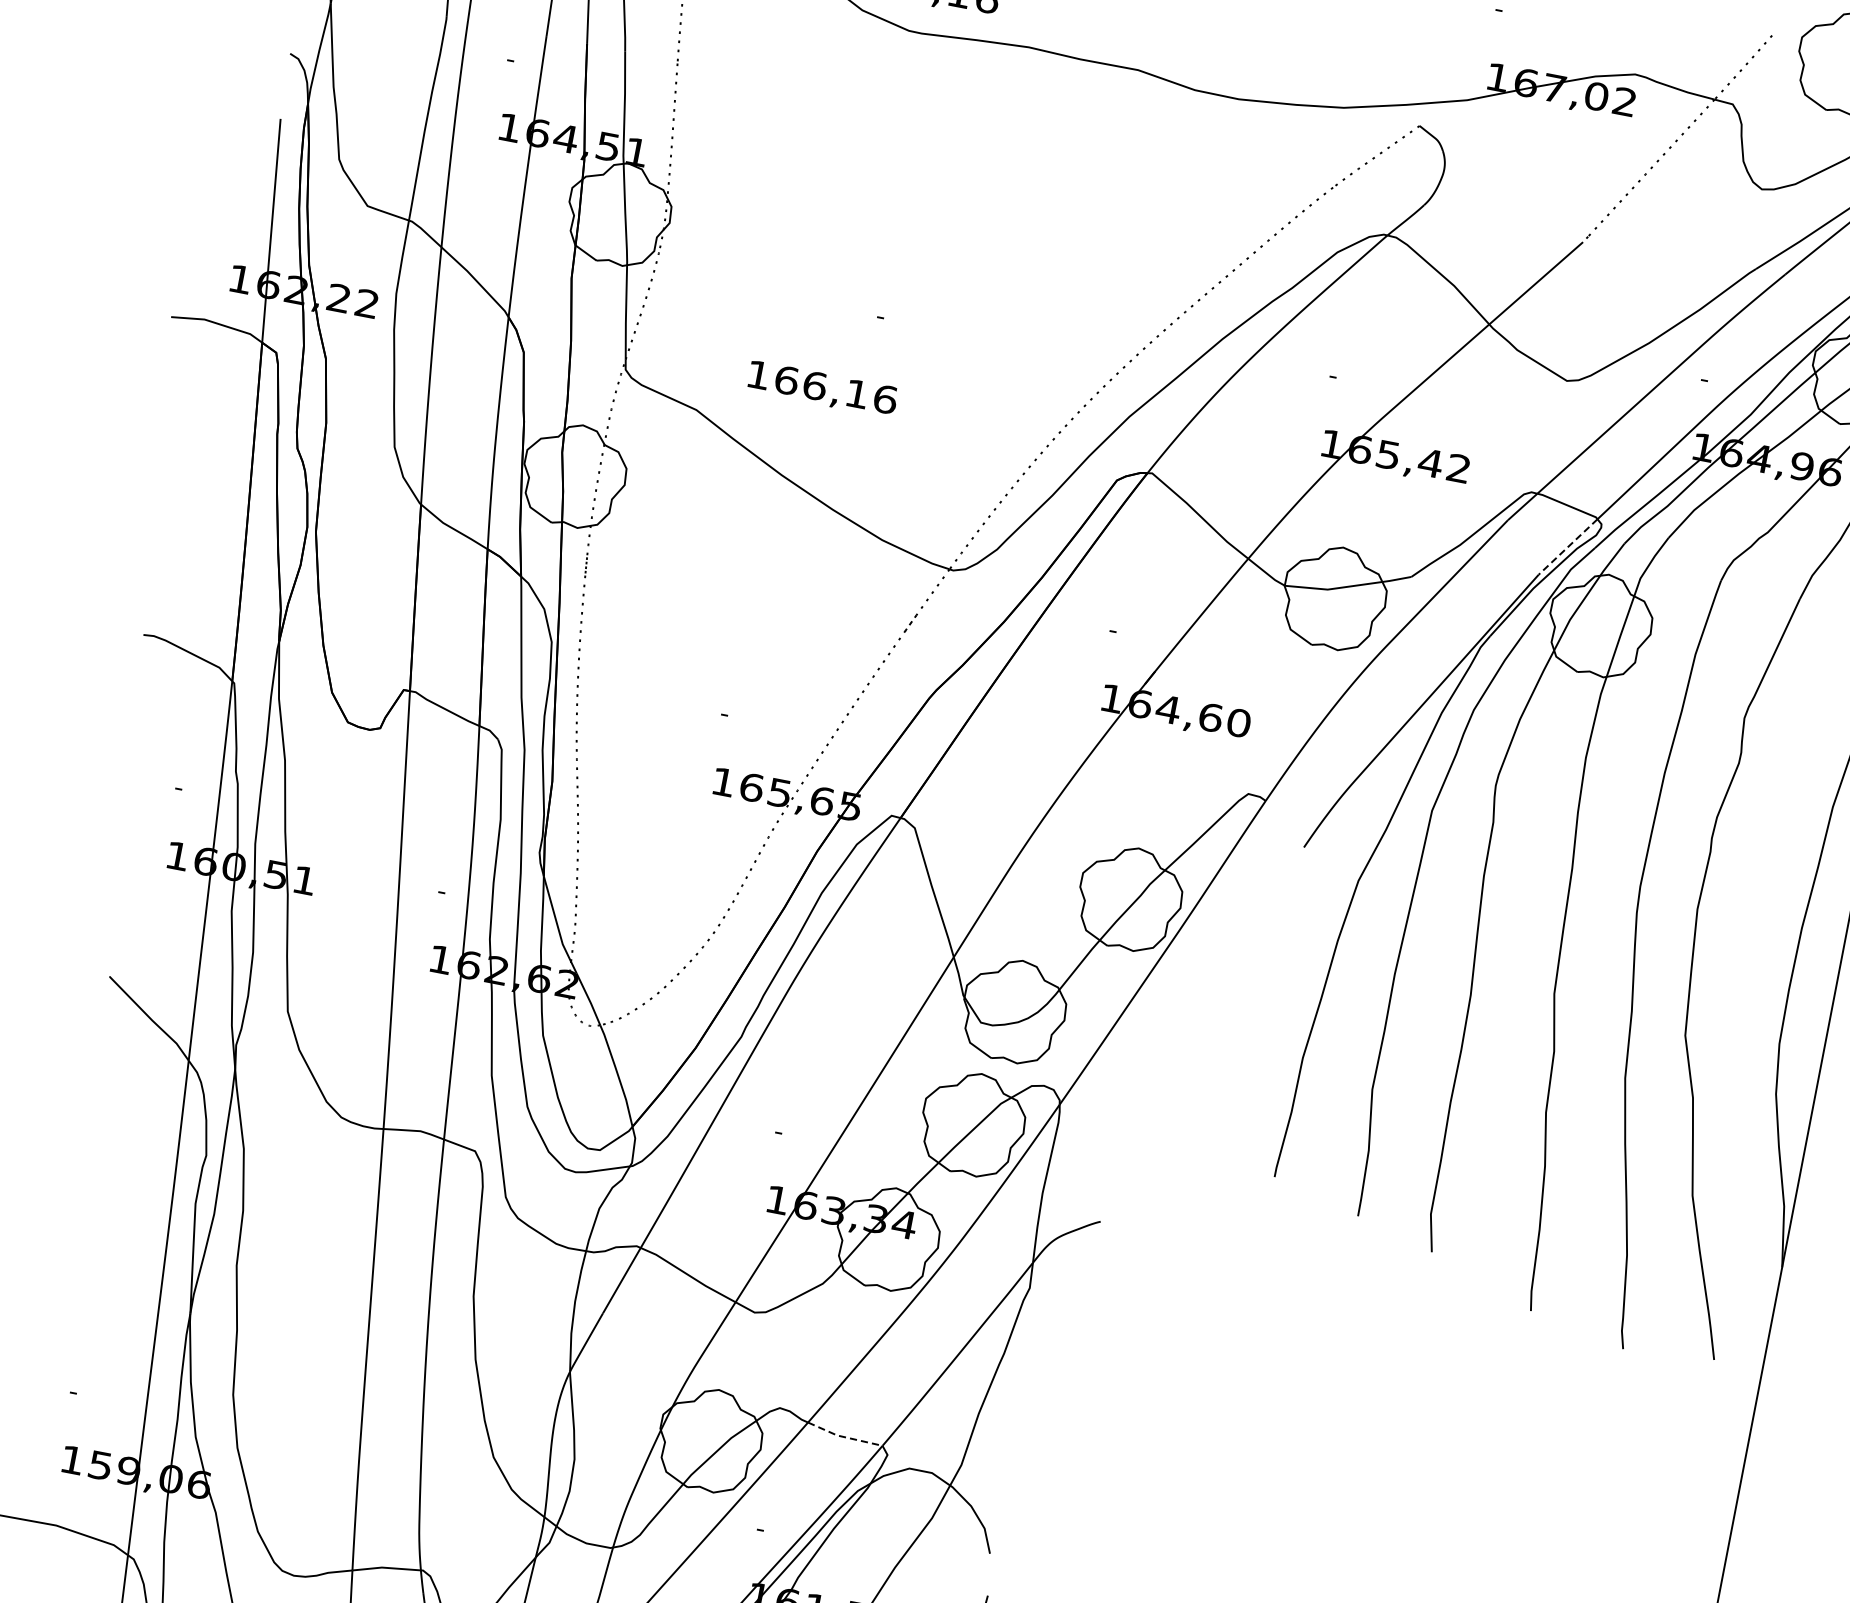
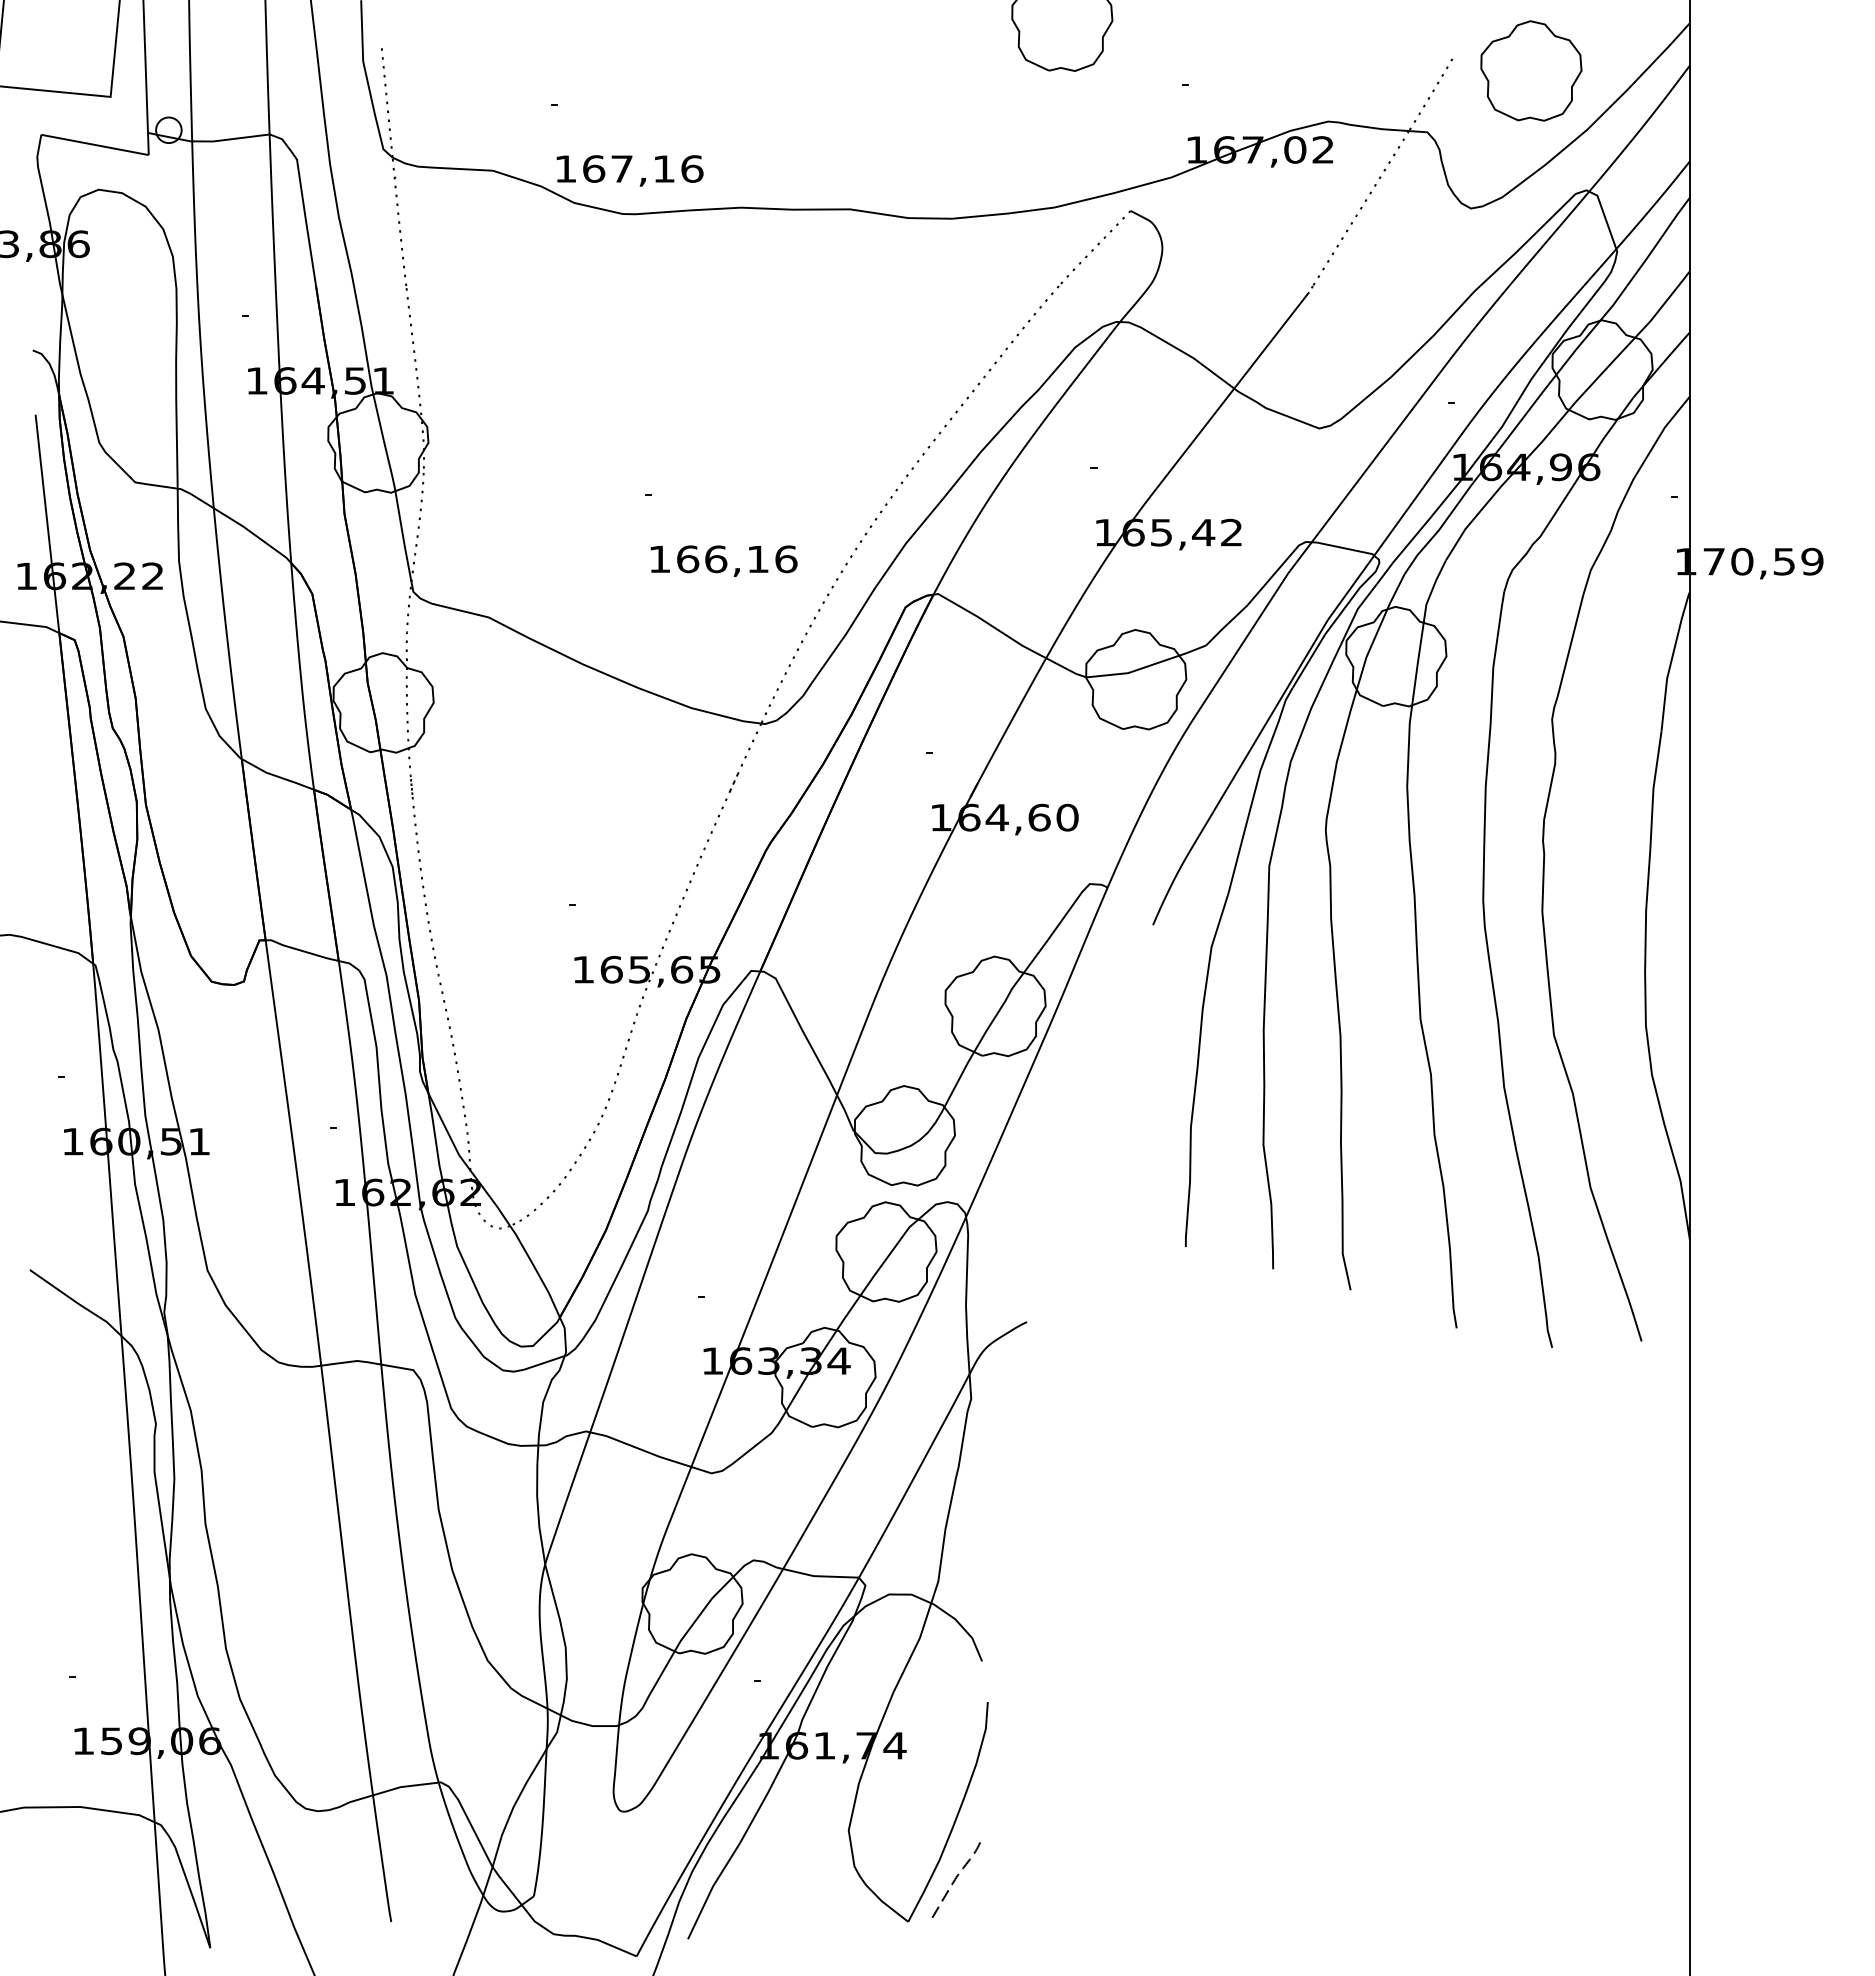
text: (822, 388) -> (723, 560), moved
line: (1568, 546) -> (1351, 587), dashed -> solid
line: (845, 1437) -> (821, 1576), dashed -> solid

